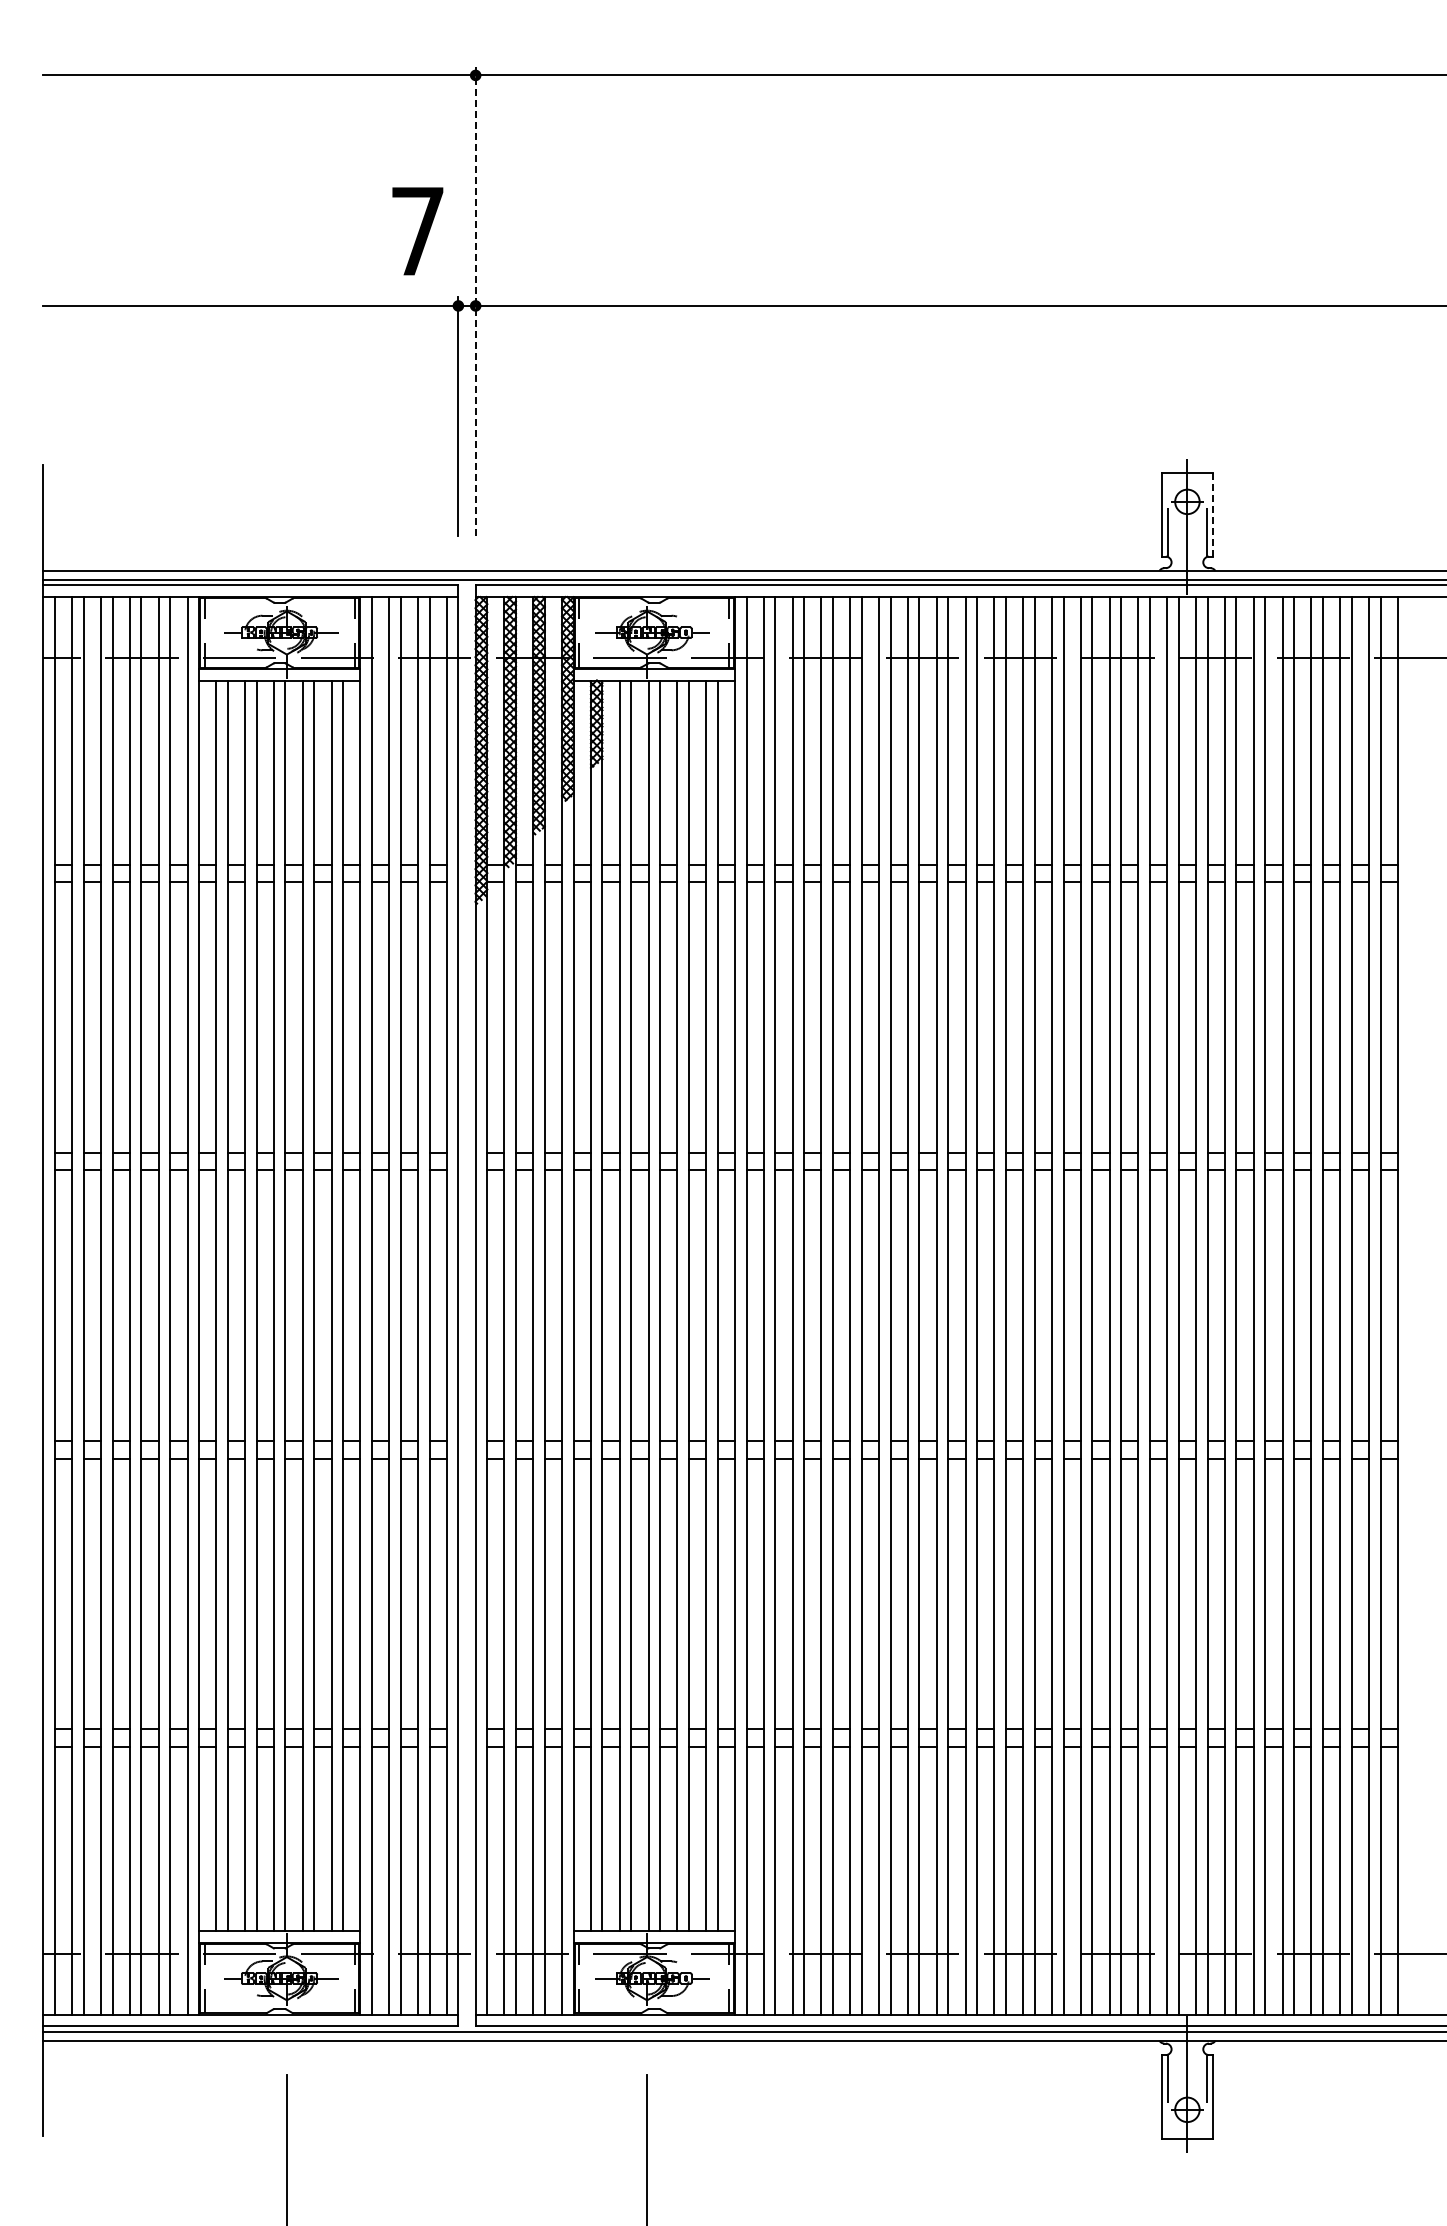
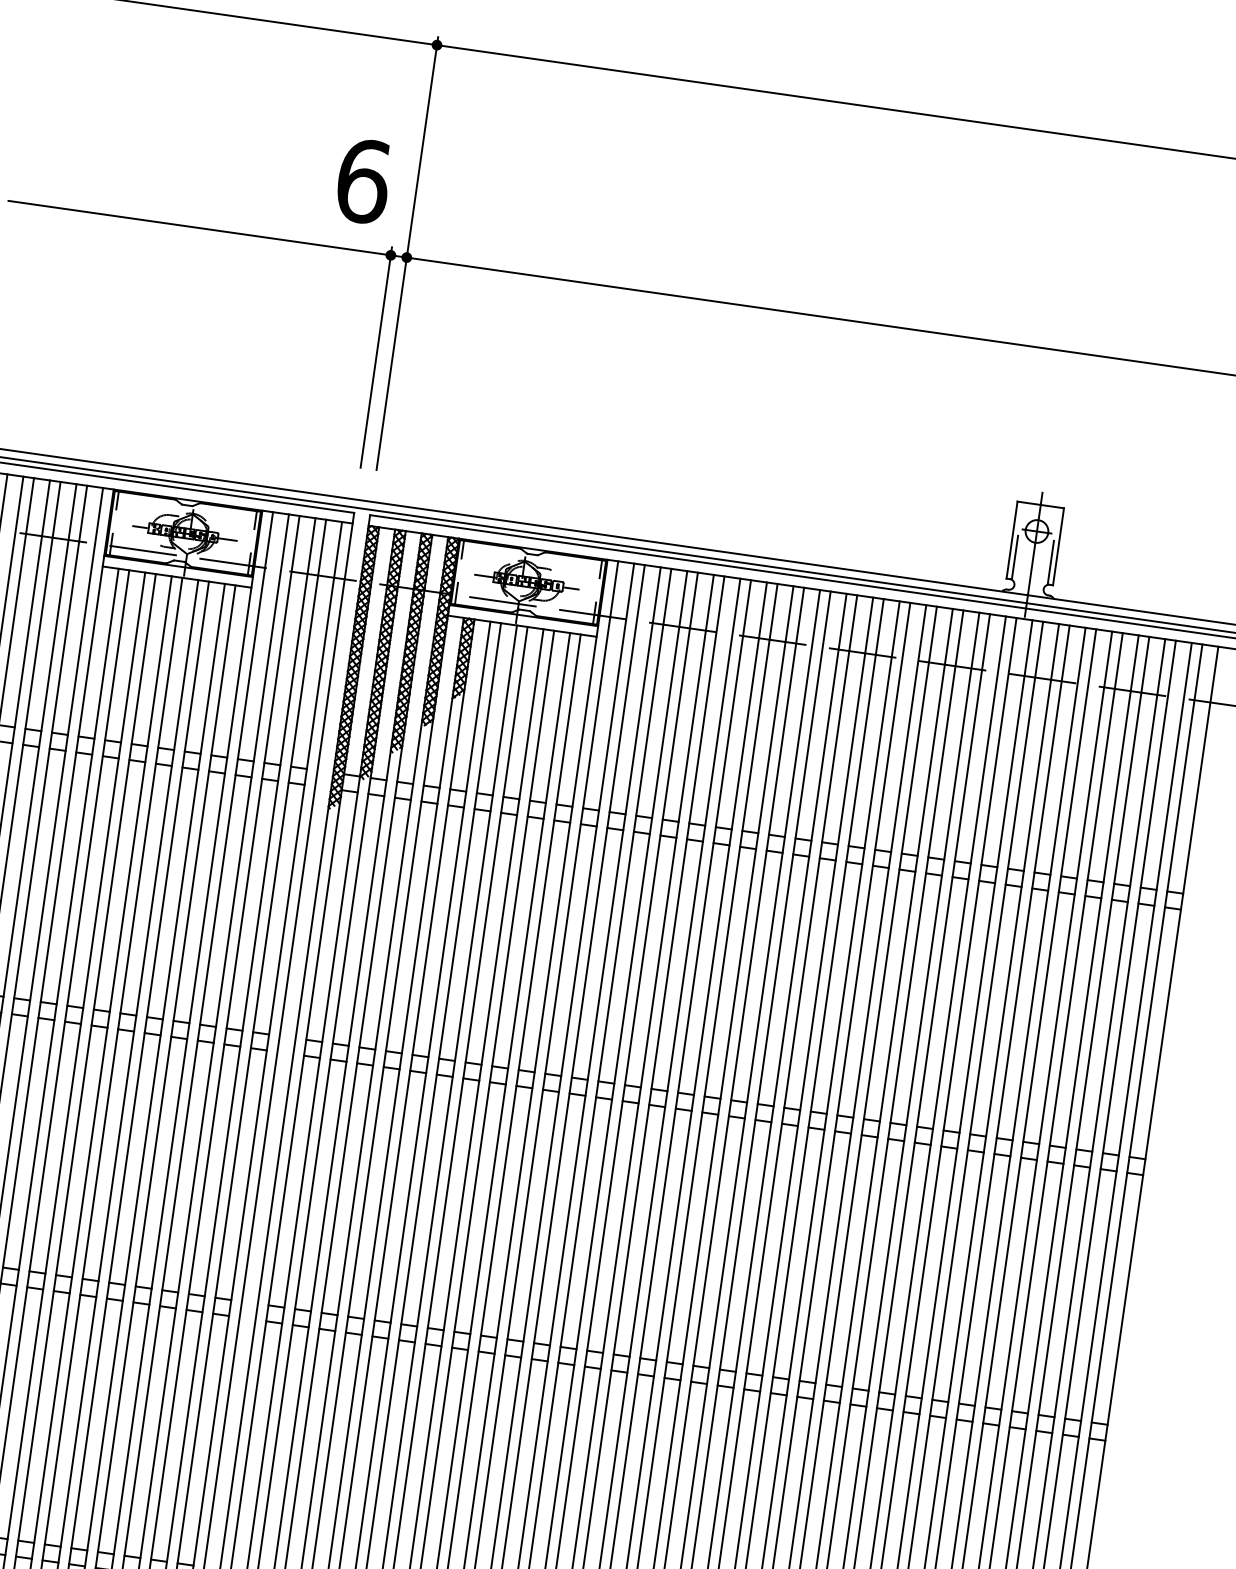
text: (418, 230) -> (364, 180), 7 -> 6
line: (475, 301) -> (407, 253), dashed -> solid
line: (1212, 514) -> (1058, 546), dashed -> solid

